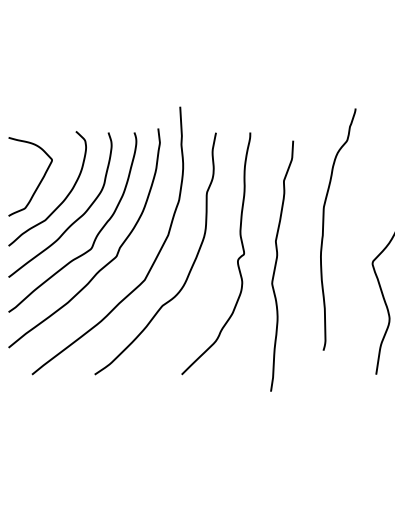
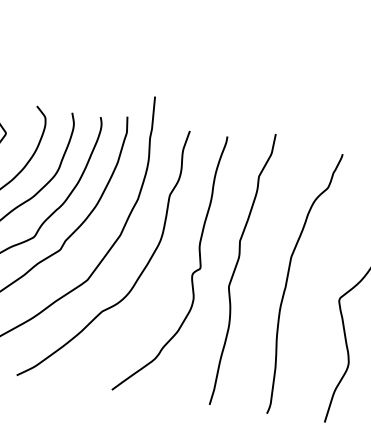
curve: (324, 225) -> (289, 276), moved
curve: (276, 265) -> (236, 267), moved

